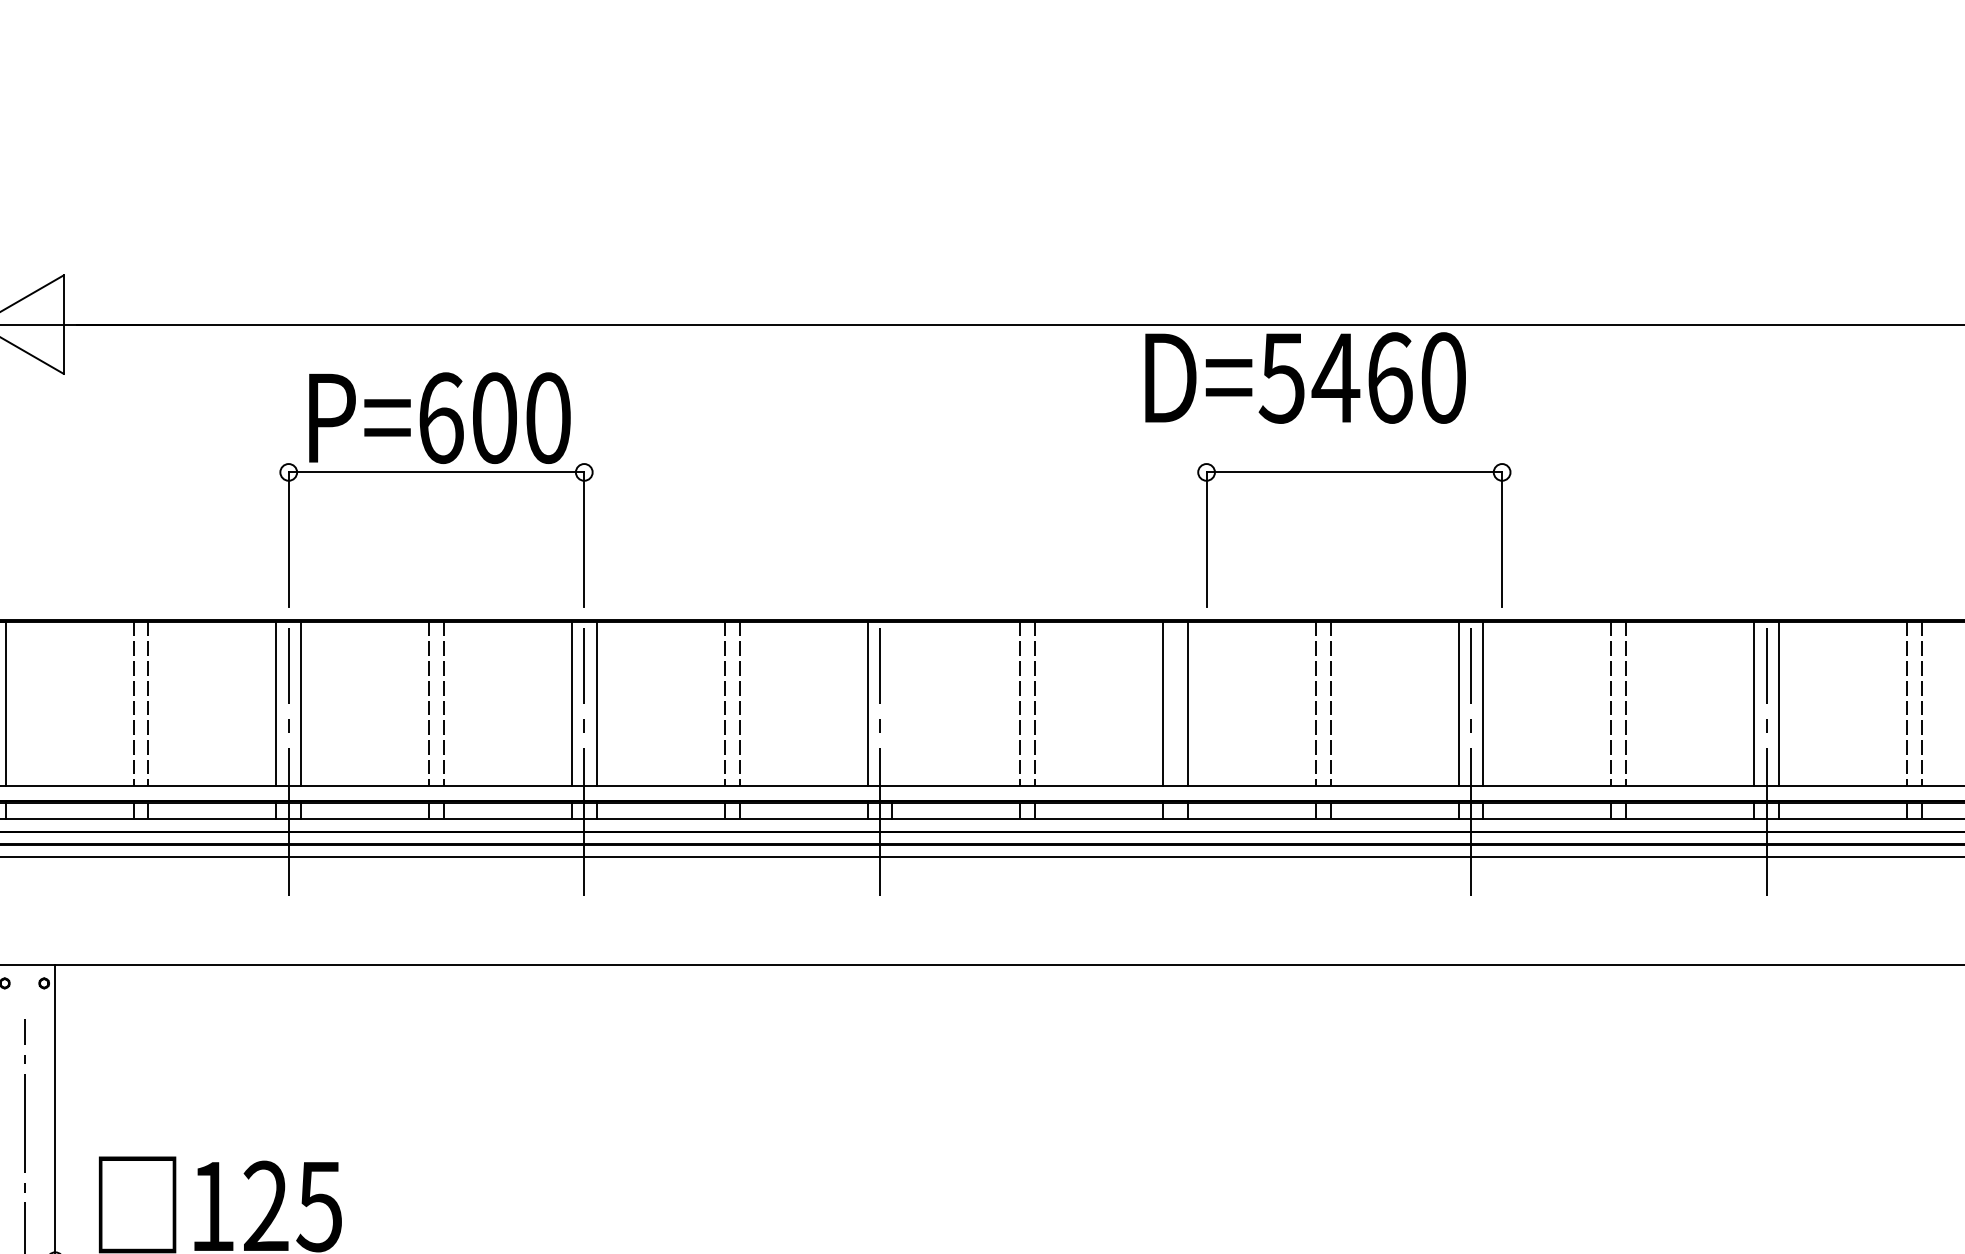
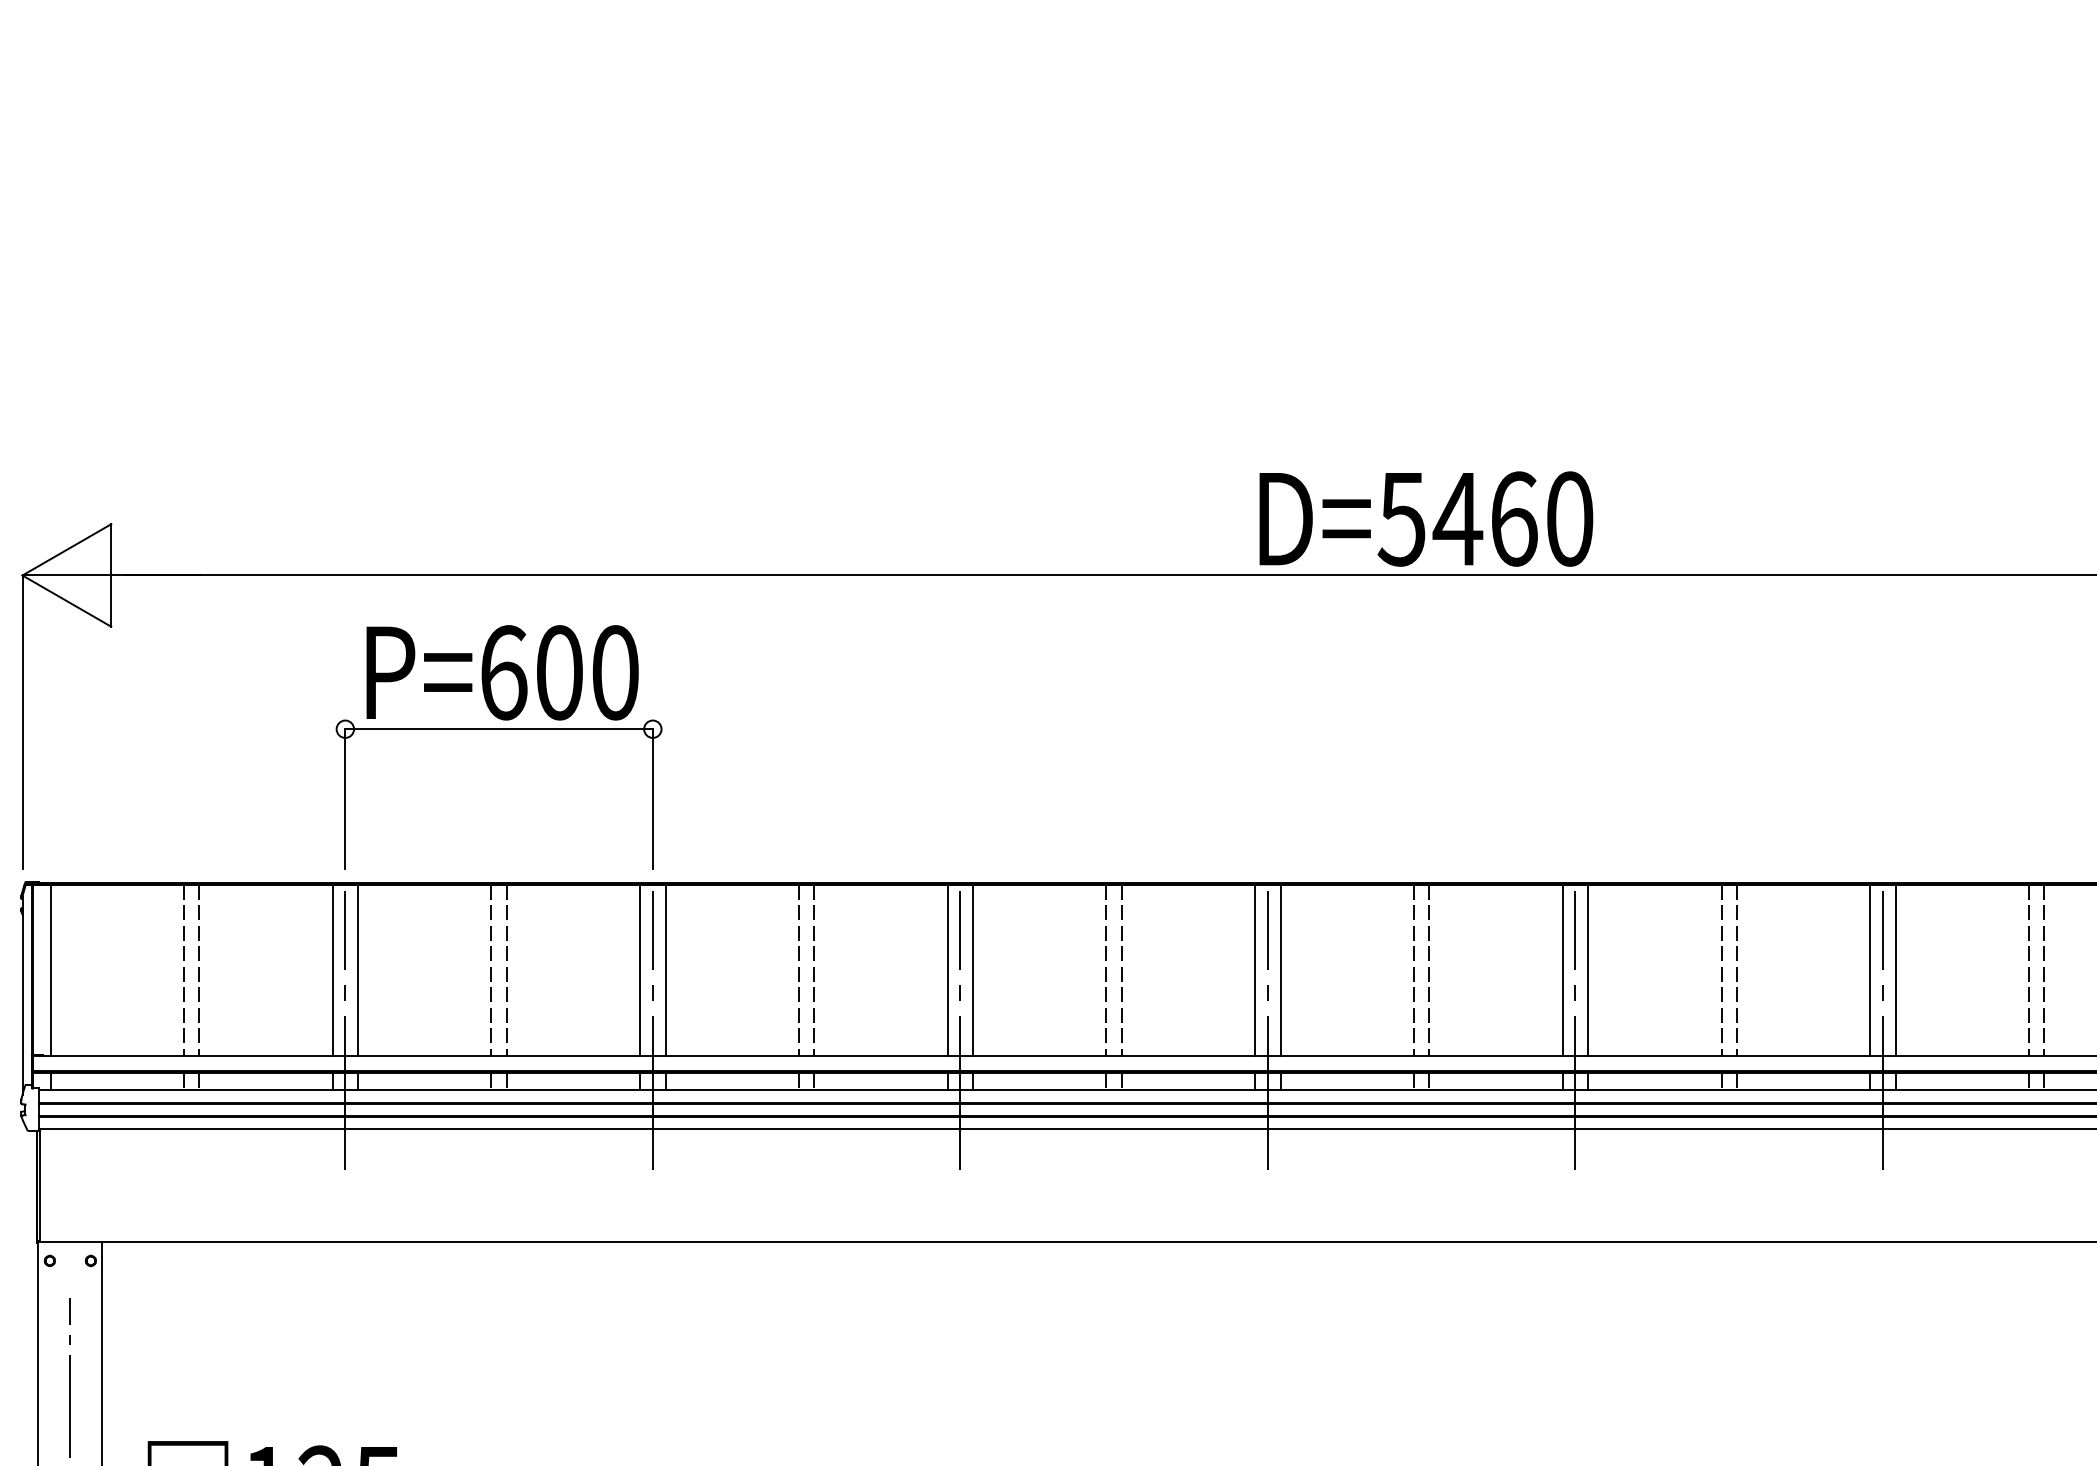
text: (1305, 377) -> (1426, 518), moved
part: (1353, 472) -> (1453, 729), removed
line: (892, 703) -> (973, 969), added
line: (1175, 760) -> (1267, 1029), added

